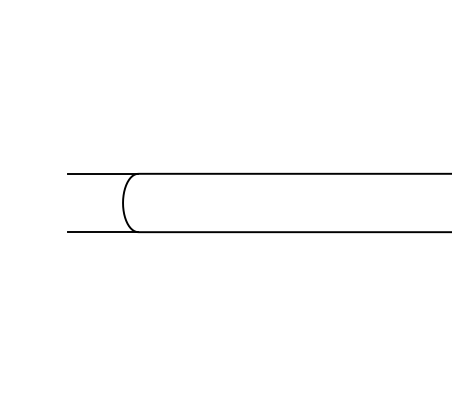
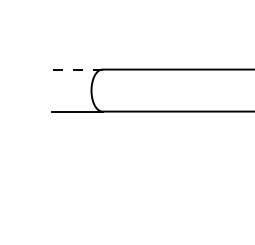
line: (102, 173) -> (76, 69), solid -> dashed

